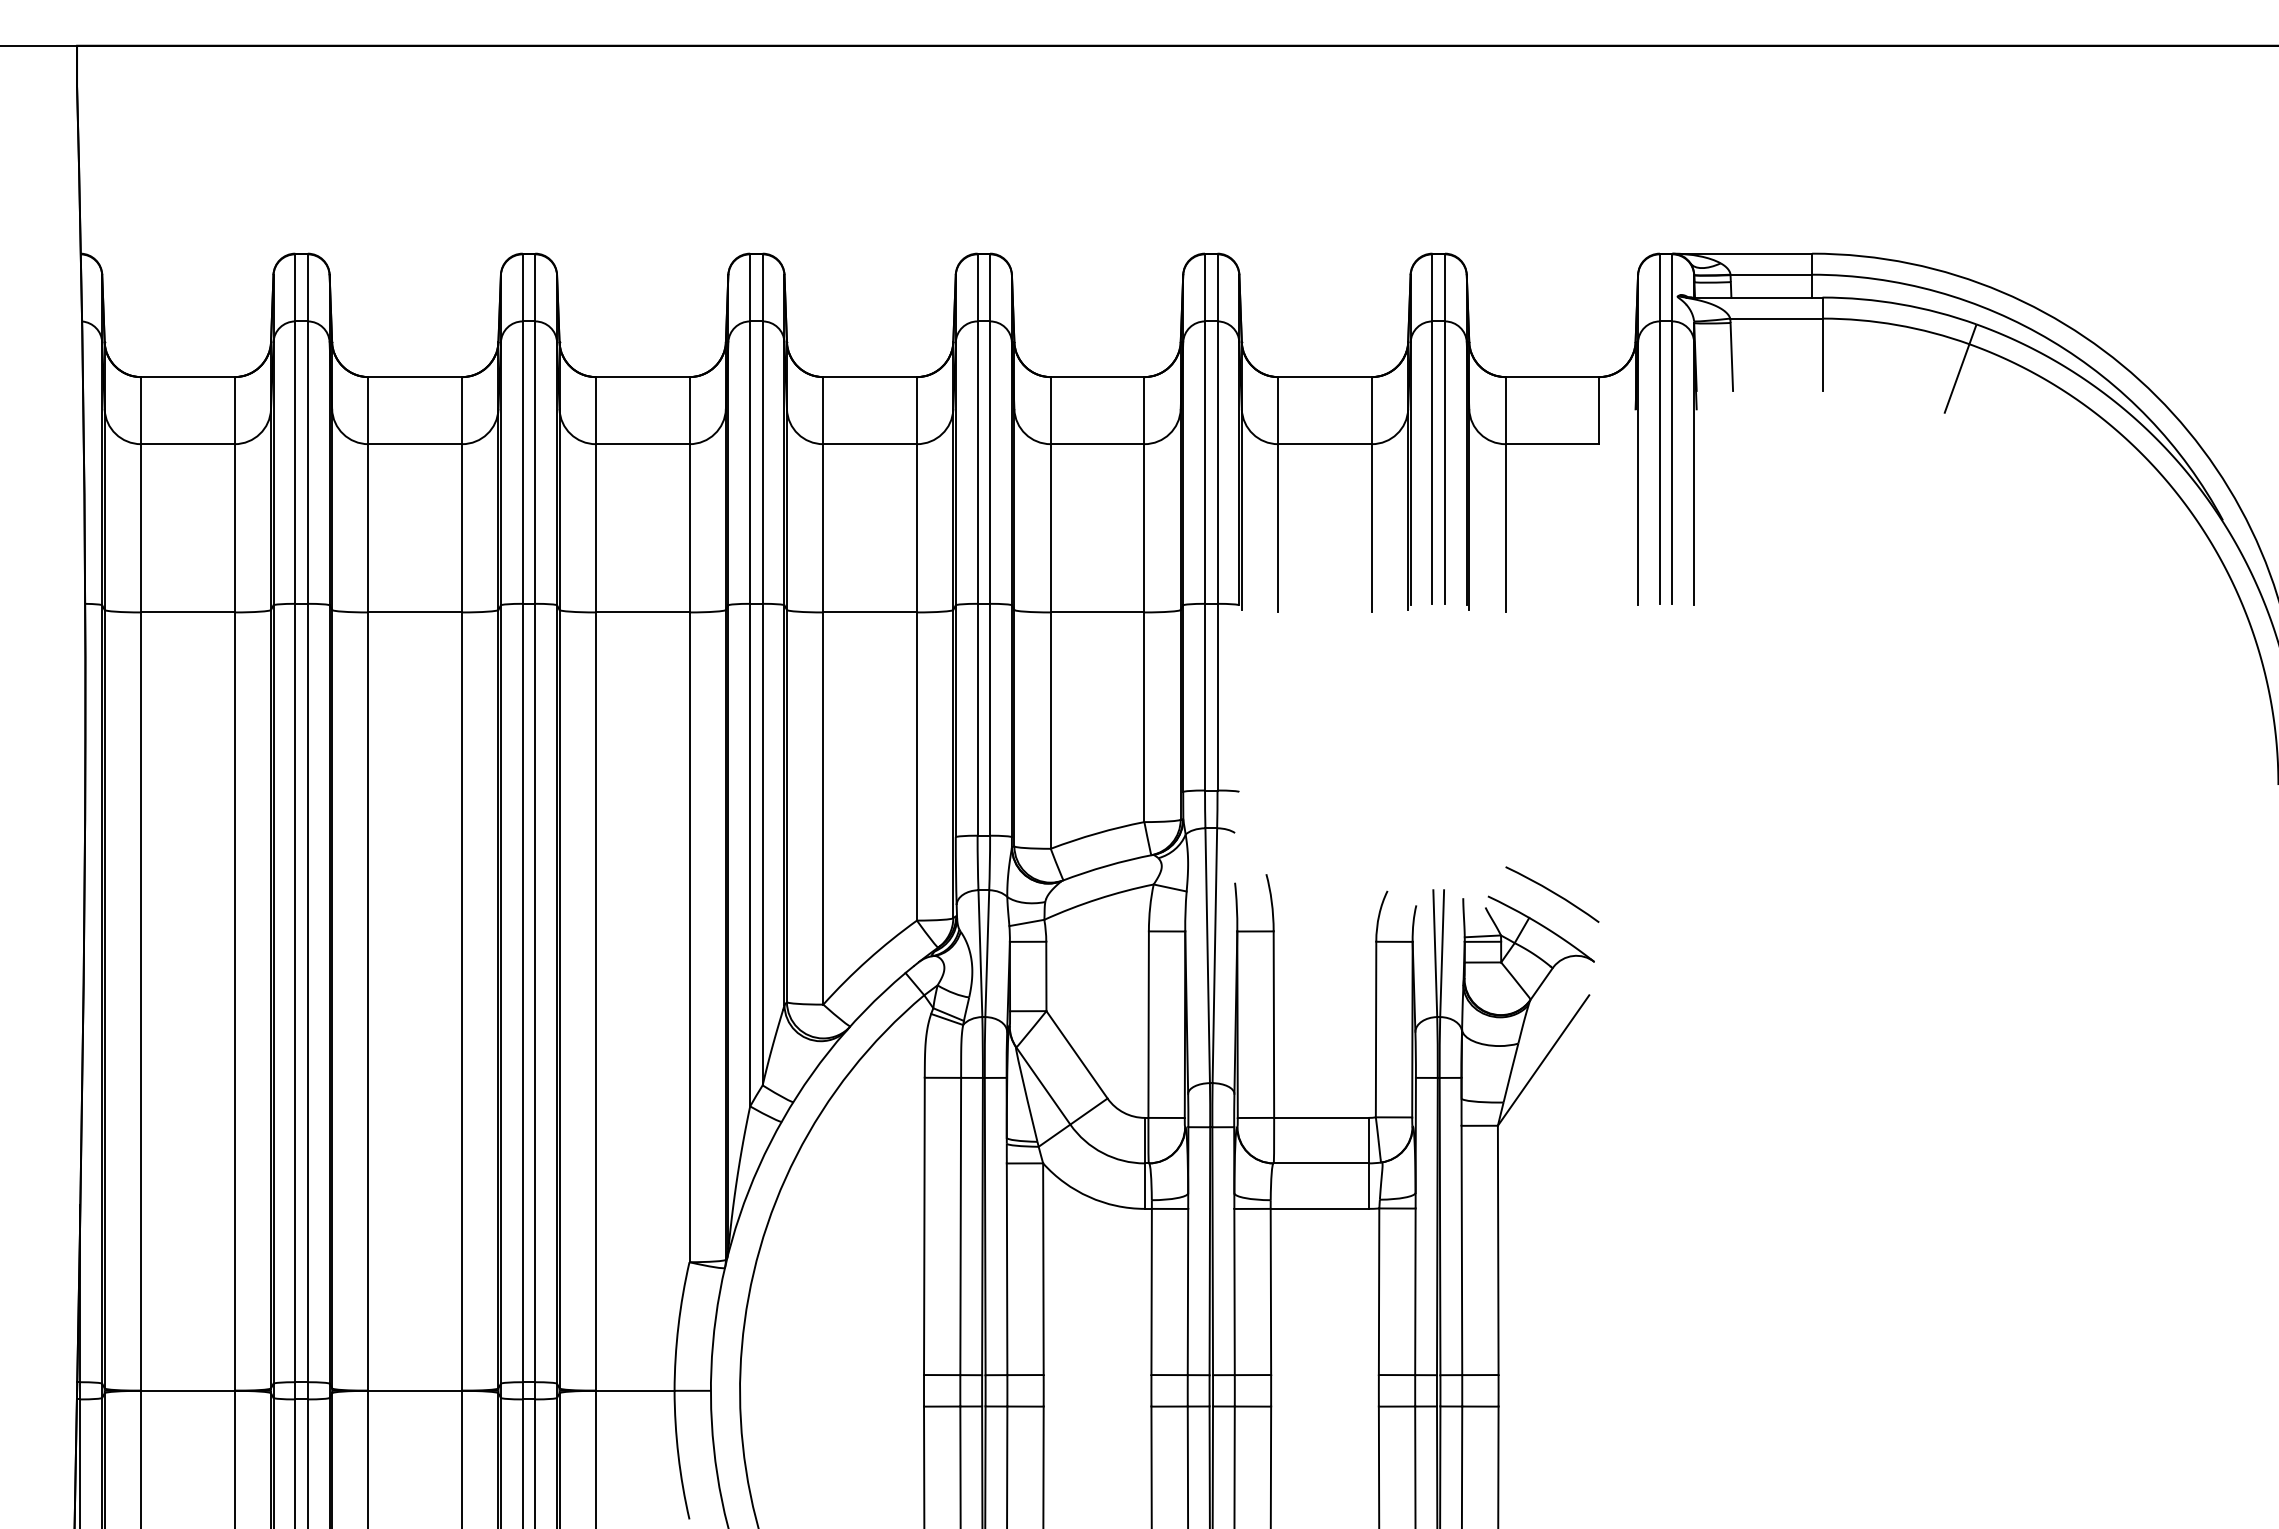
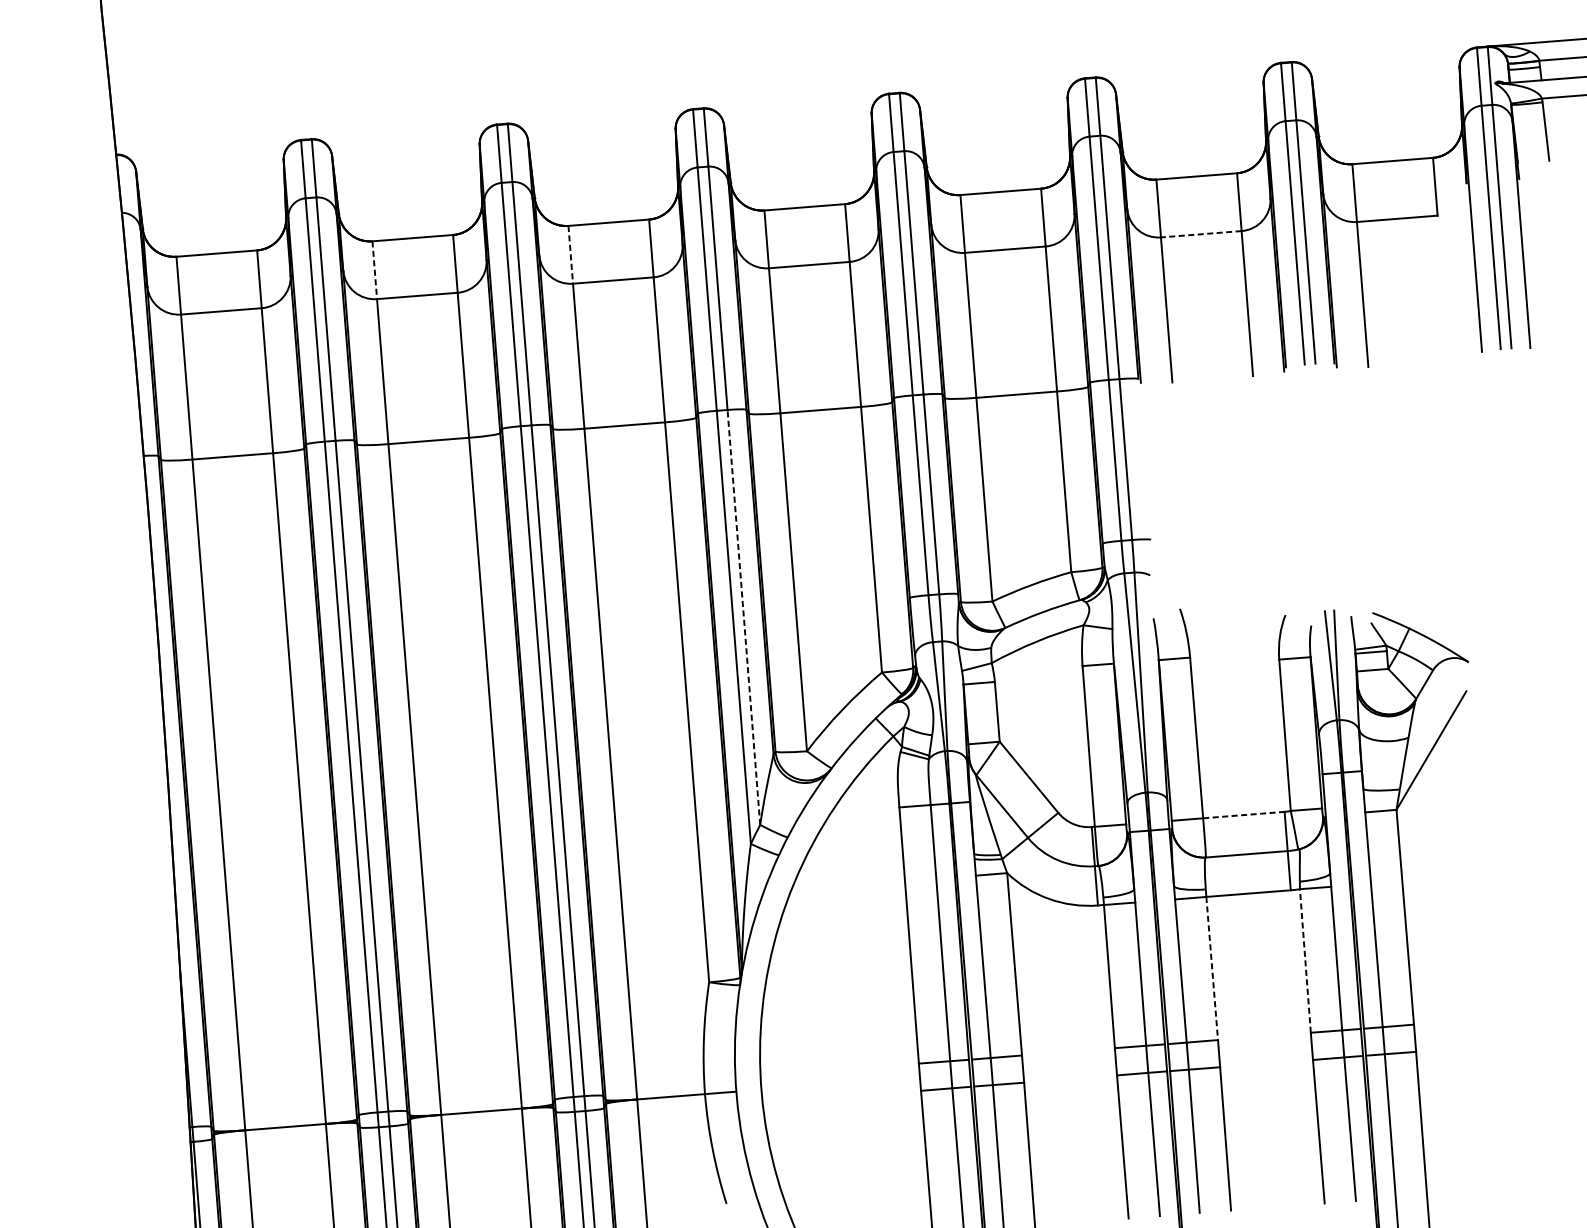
line: (368, 410) -> (374, 270), solid -> dashed
line: (595, 410) -> (570, 254), solid -> dashed
line: (1325, 444) -> (1201, 234), solid -> dashed
line: (762, 844) -> (743, 617), solid -> dashed
curve: (1552, 893) -> (1427, 606), removed
line: (1321, 1117) -> (1243, 814), solid -> dashed
line: (1379, 1291) -> (1305, 960), solid -> dashed
line: (1270, 1292) -> (1211, 968), solid -> dashed

